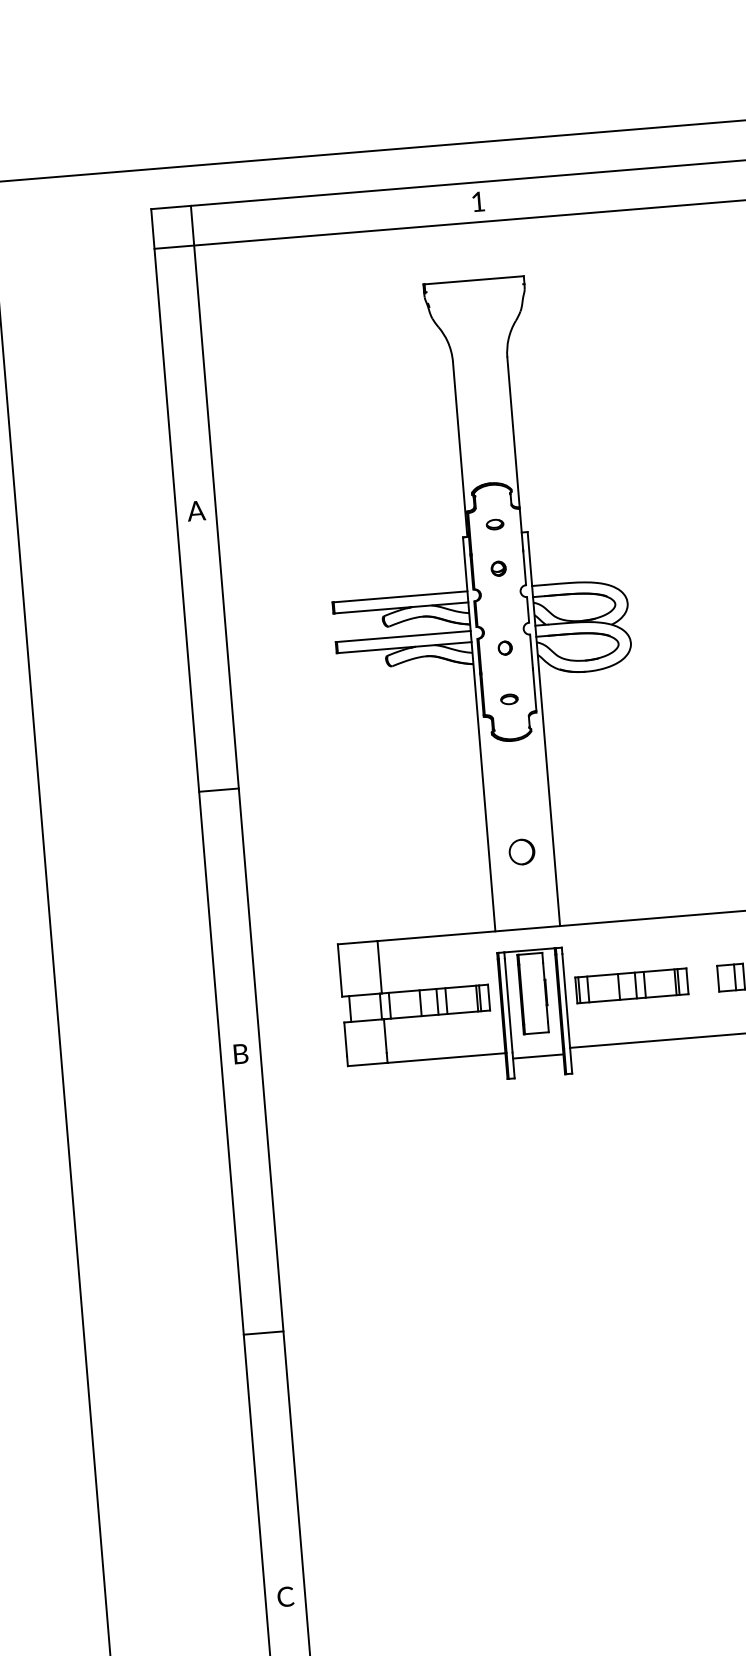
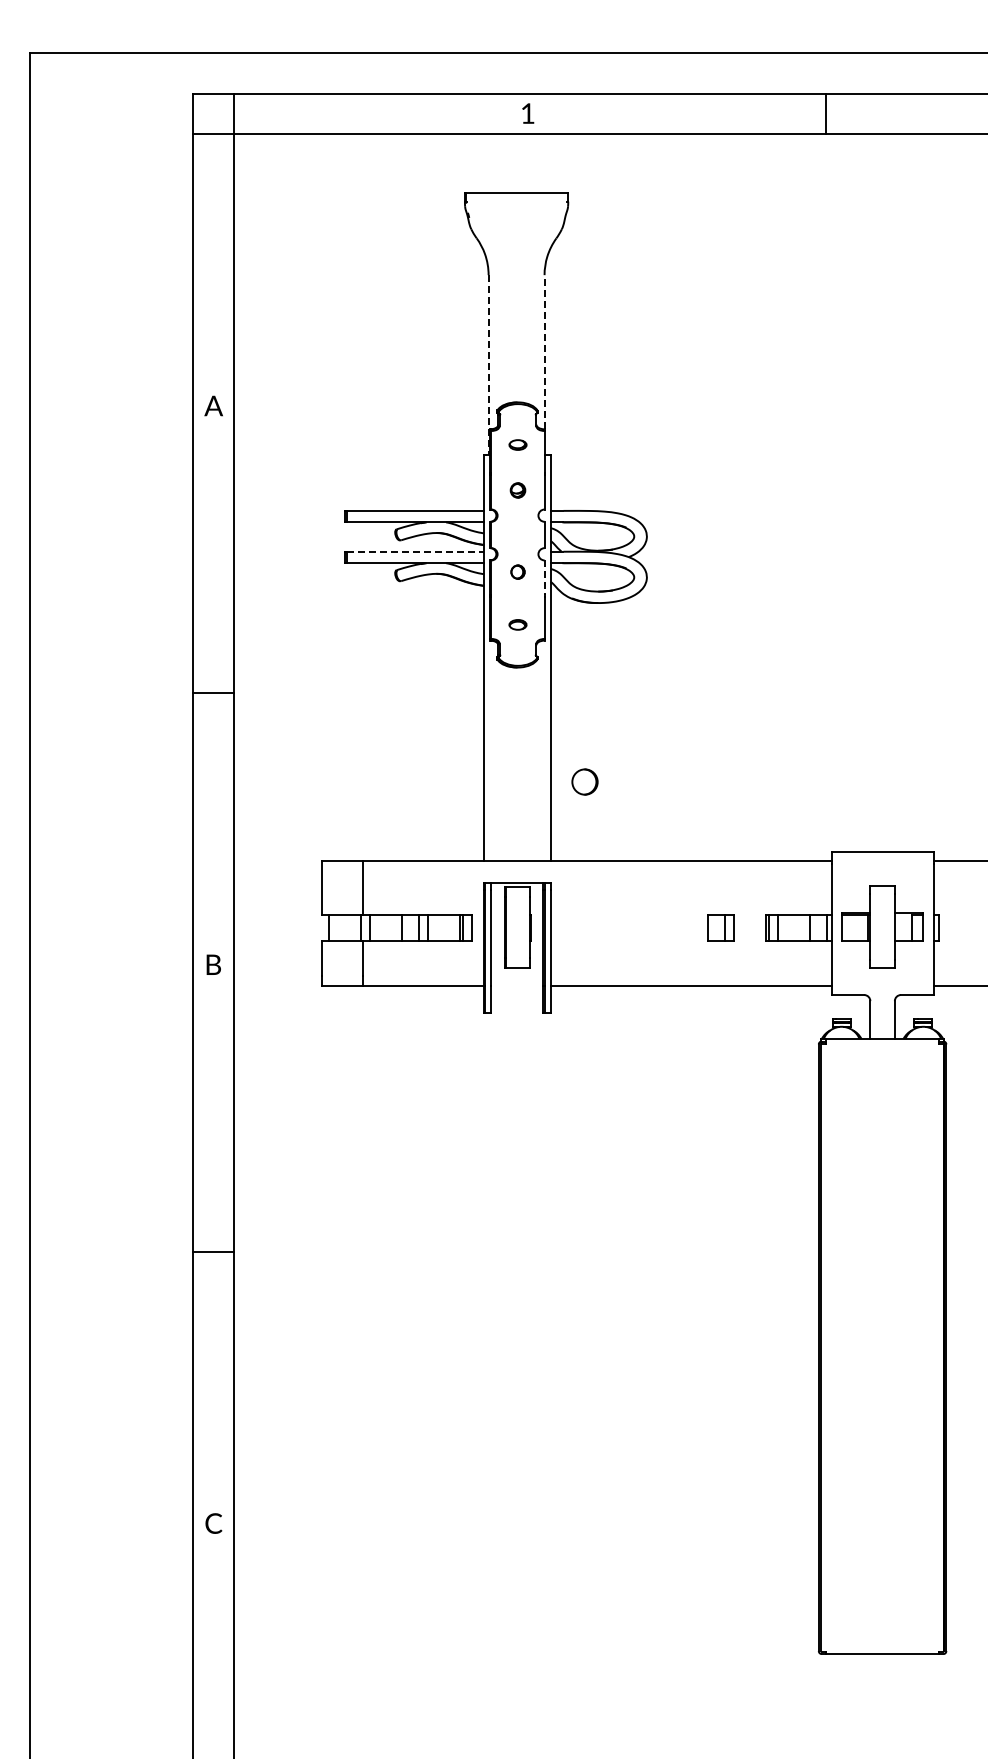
line: (513, 431) -> (544, 351), solid -> dashed
line: (460, 449) -> (488, 365), solid -> dashed
line: (404, 636) -> (415, 551), solid -> dashed
line: (531, 652) -> (544, 578), solid -> dashed
circle: (521, 851) -> (584, 781), moved
part: (631, 985) -> (618, 927), removed
line: (538, 1056) -> (517, 992), removed

